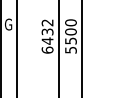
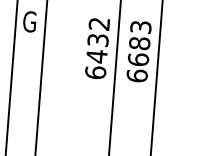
text: (70, 36) -> (138, 51), 5500 -> 6683

